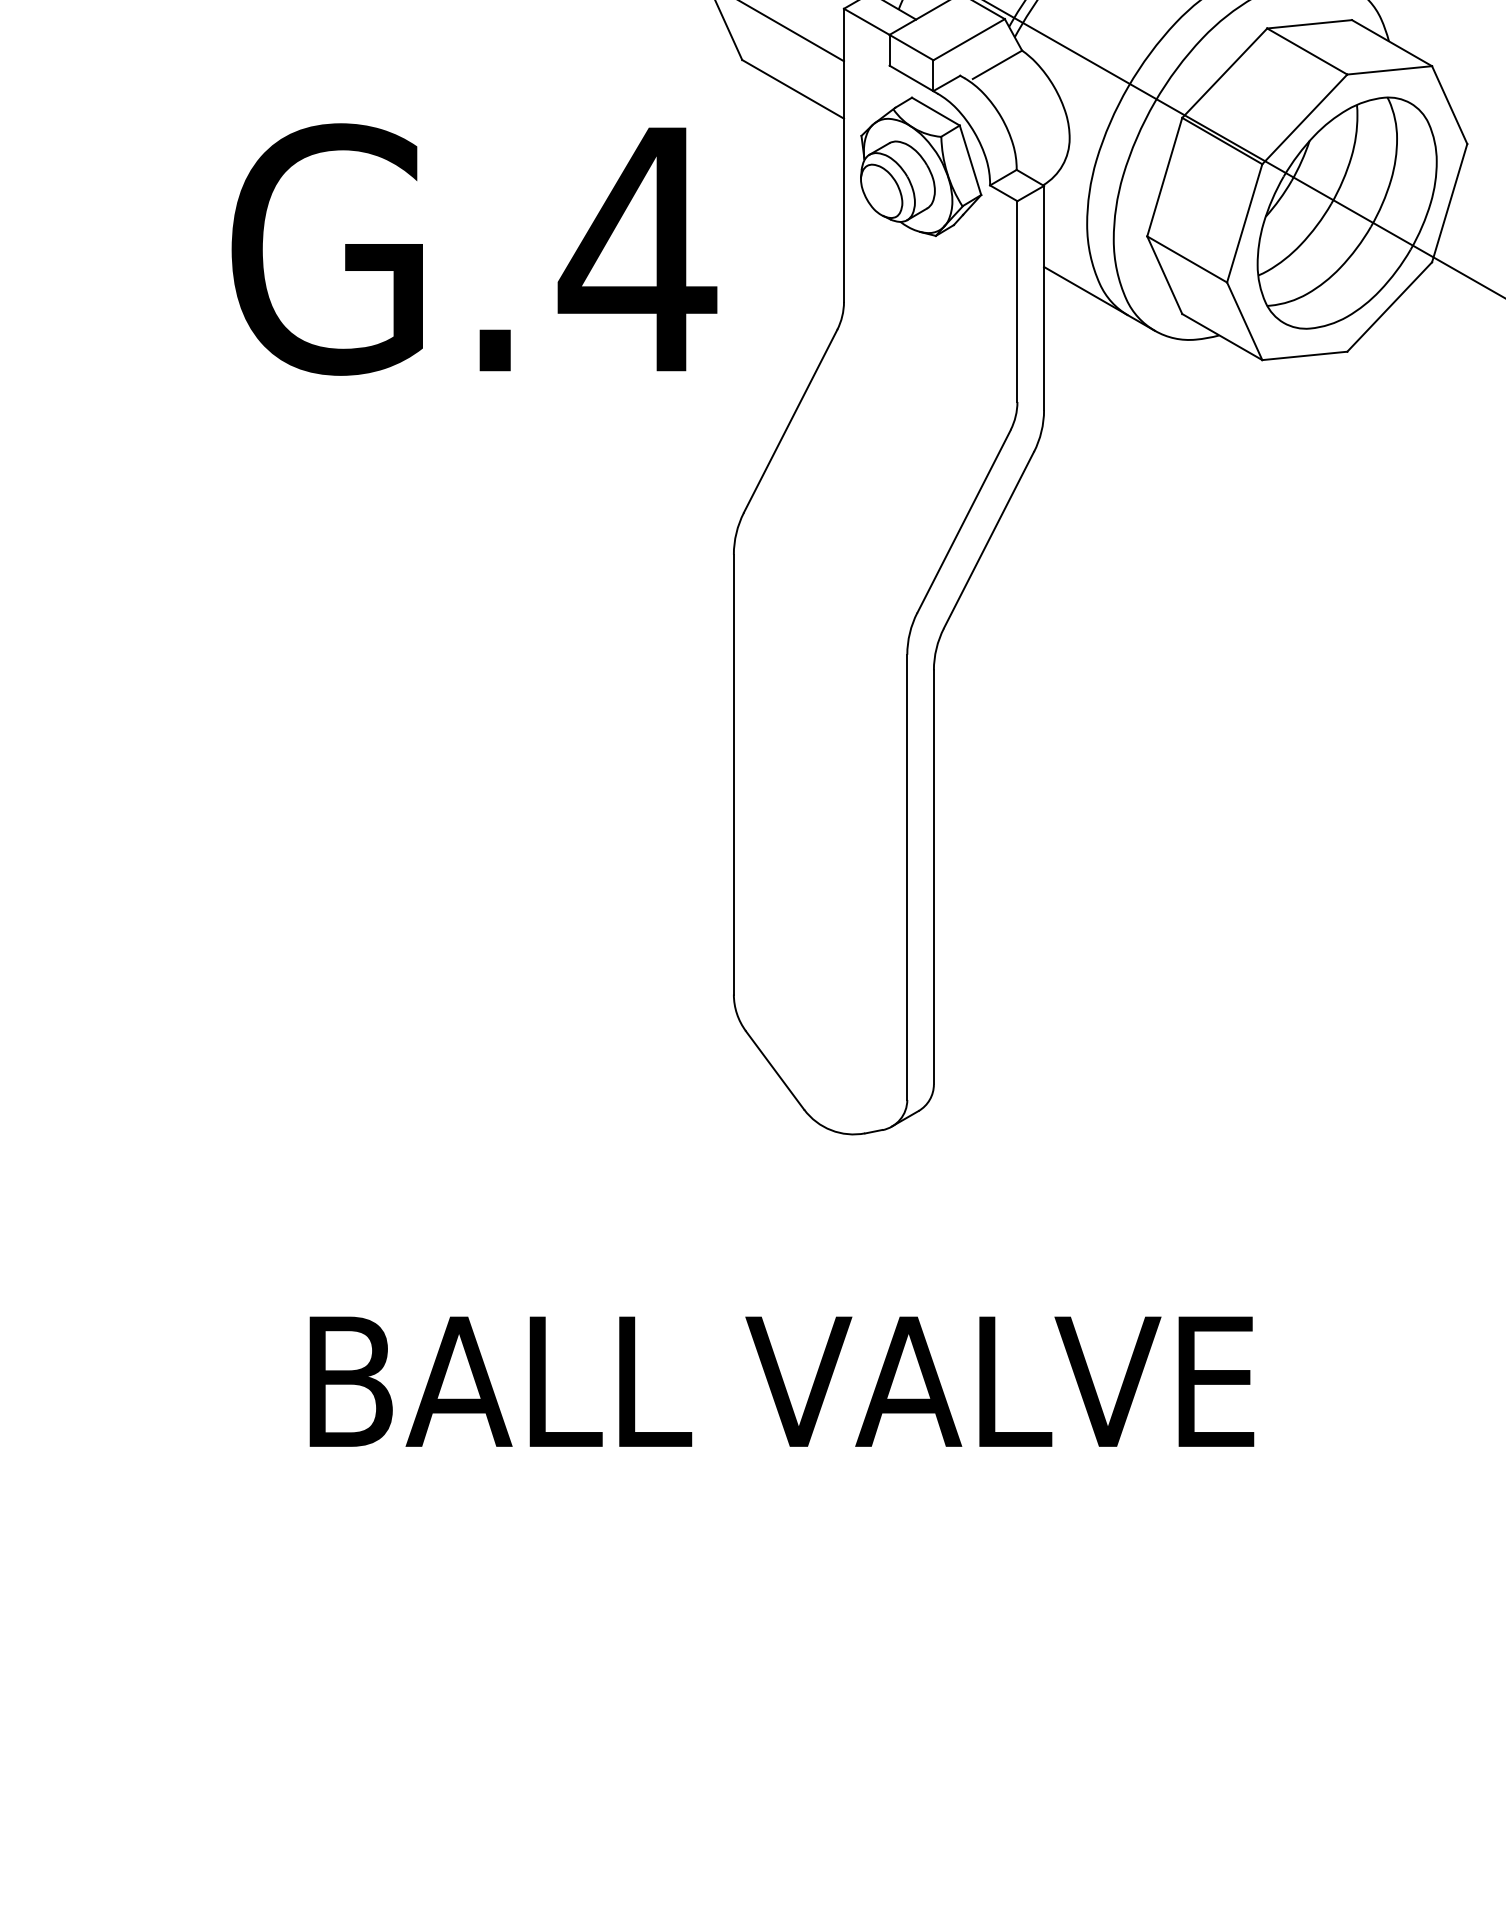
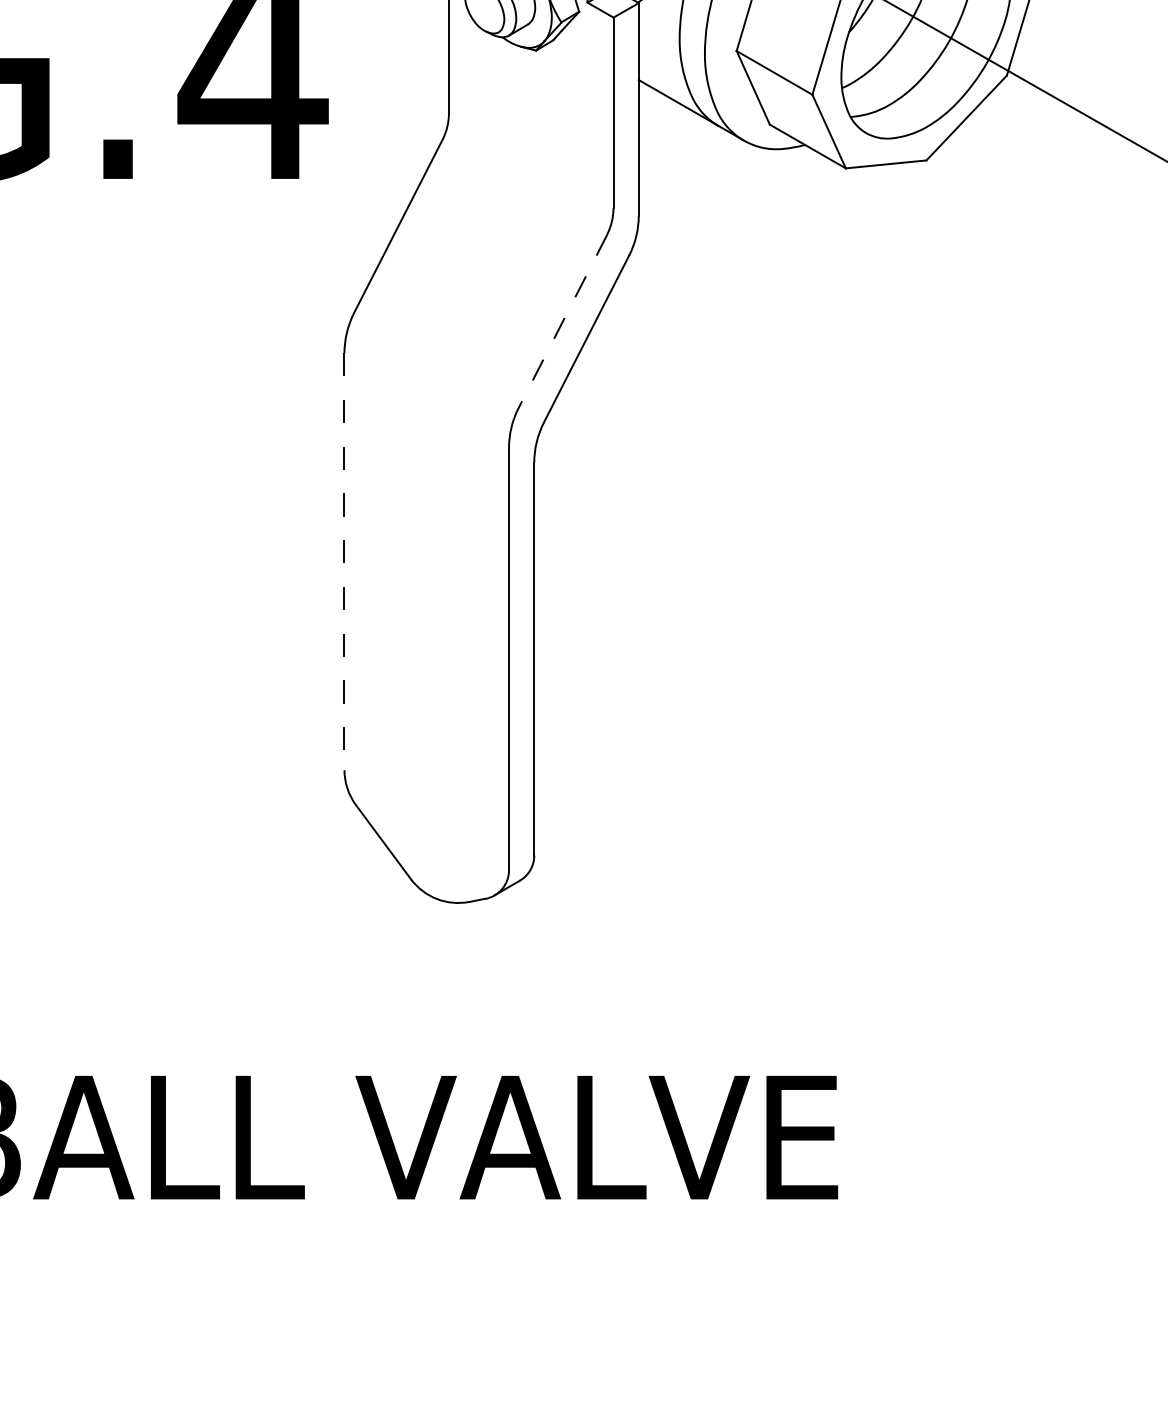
line: (964, 521) -> (563, 321), solid -> dashed
line: (733, 774) -> (344, 561), solid -> dashed

